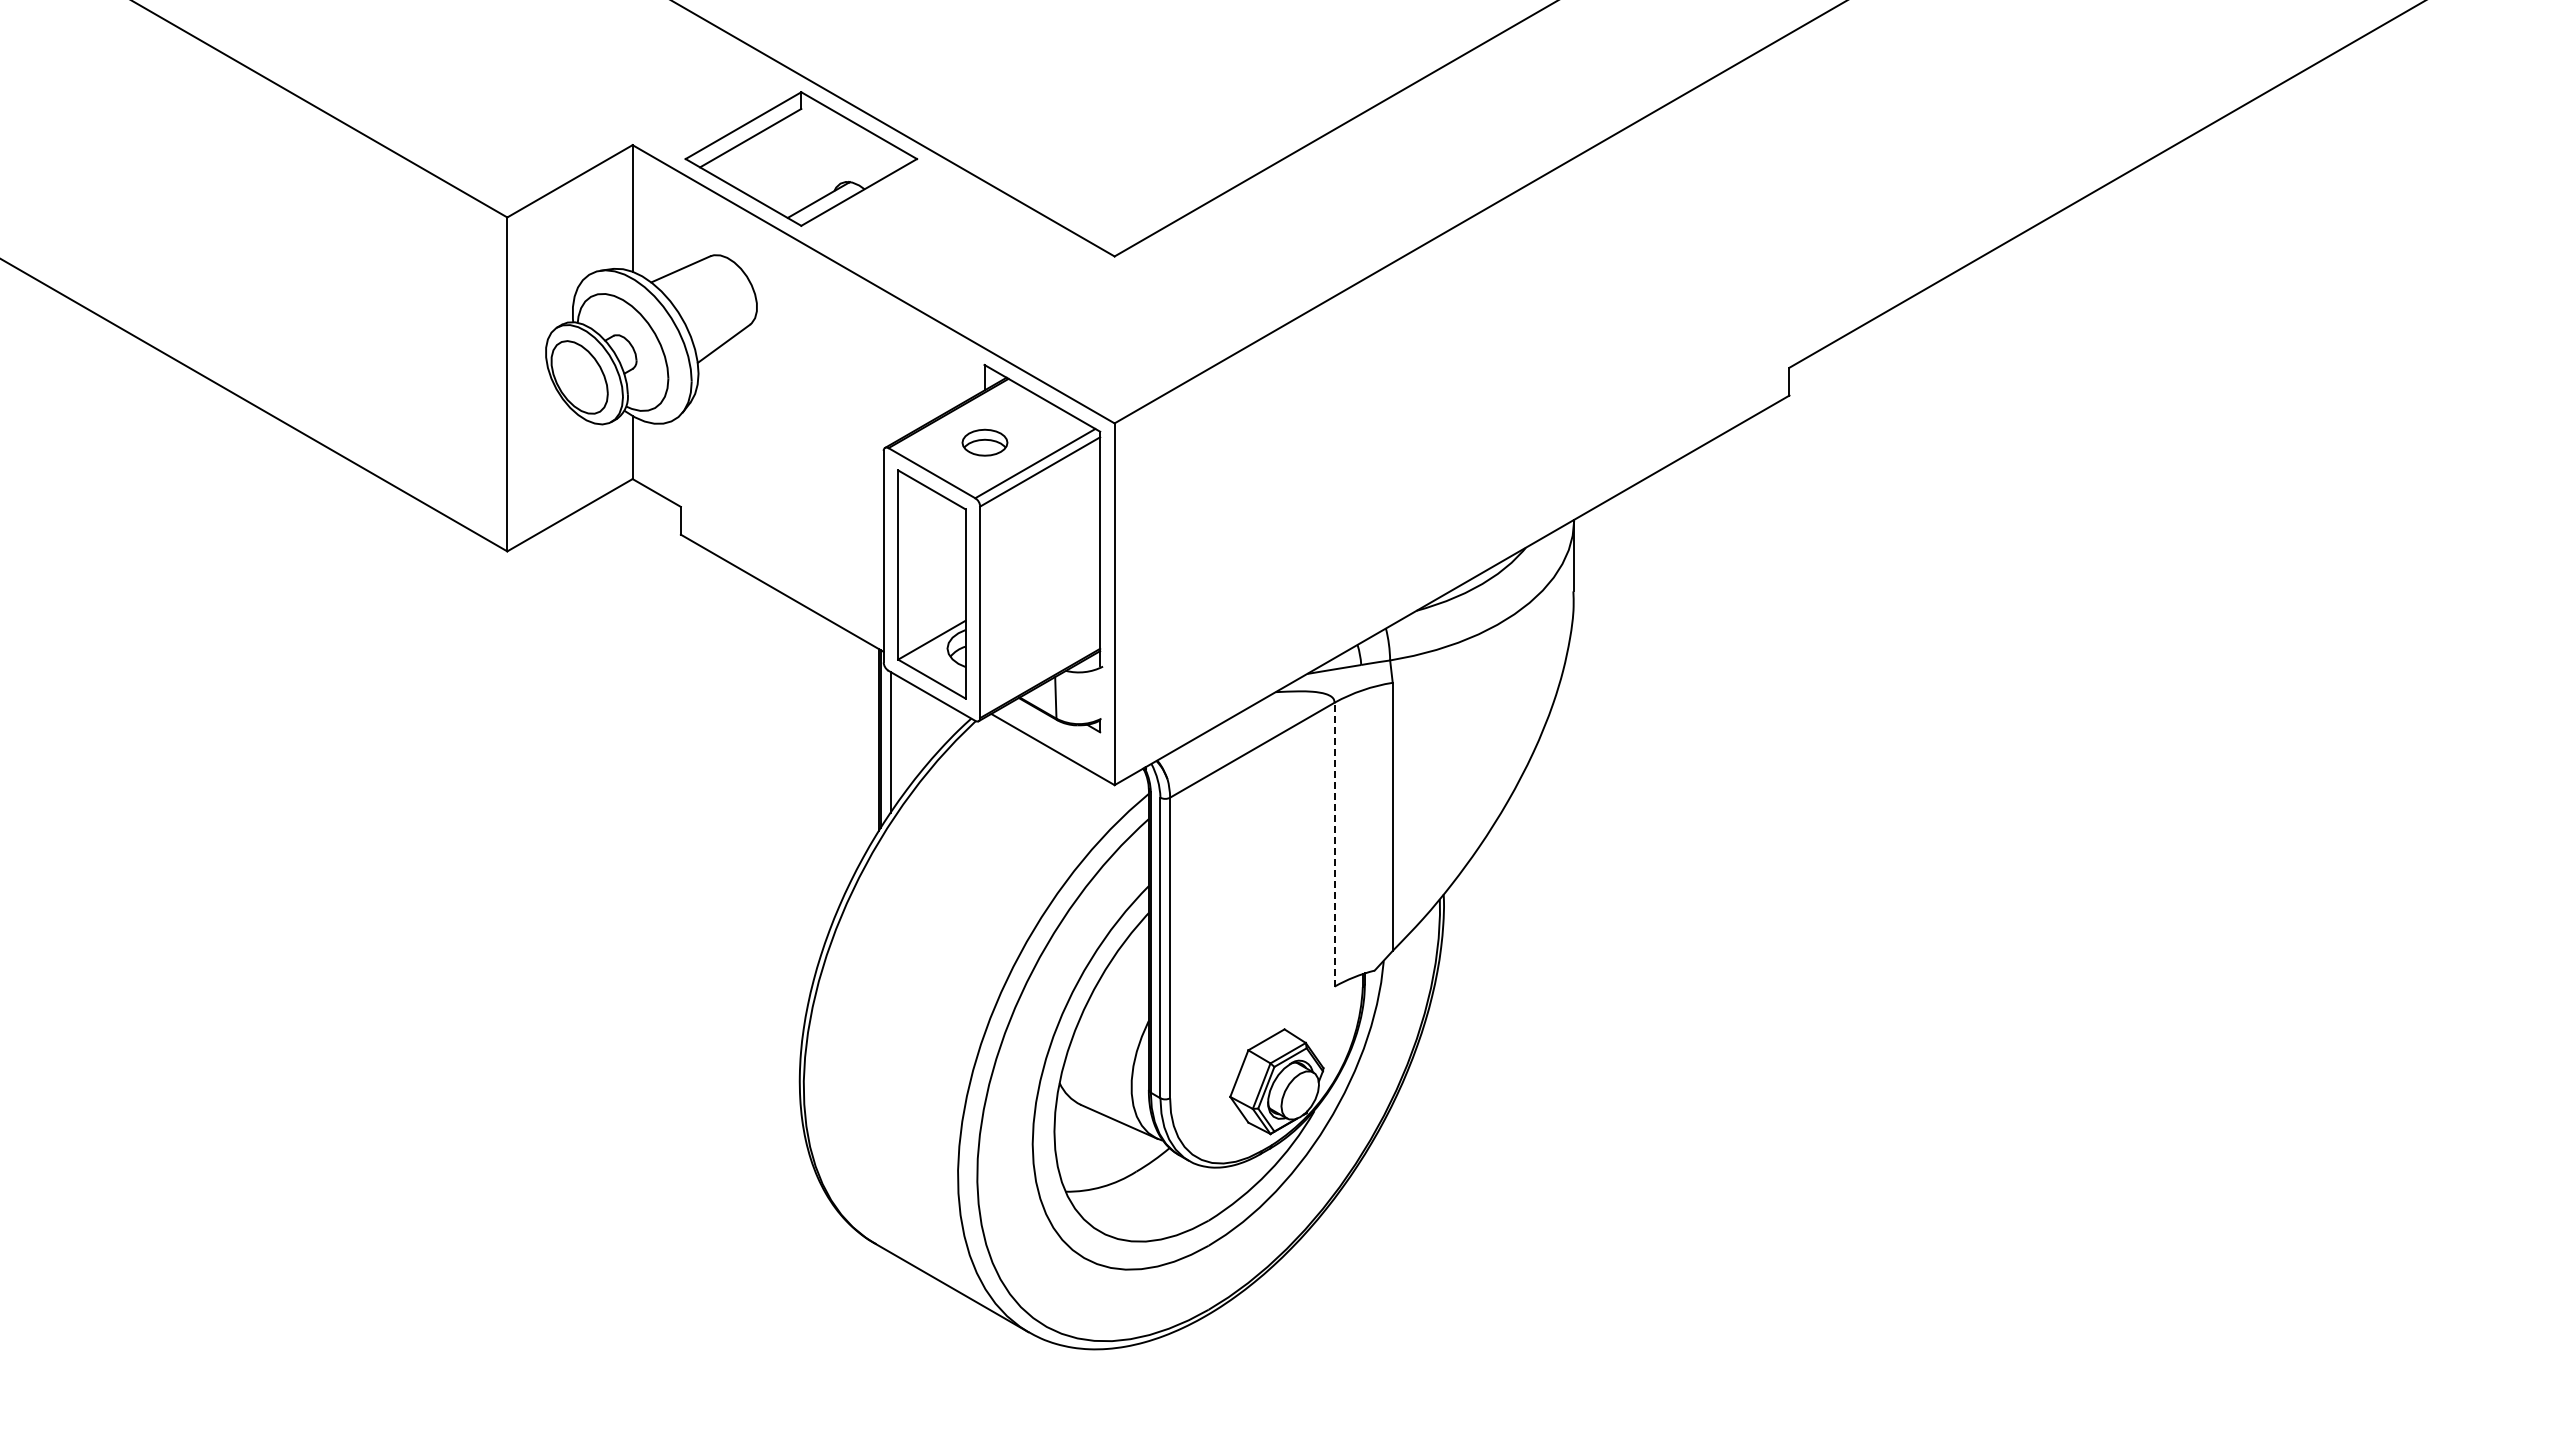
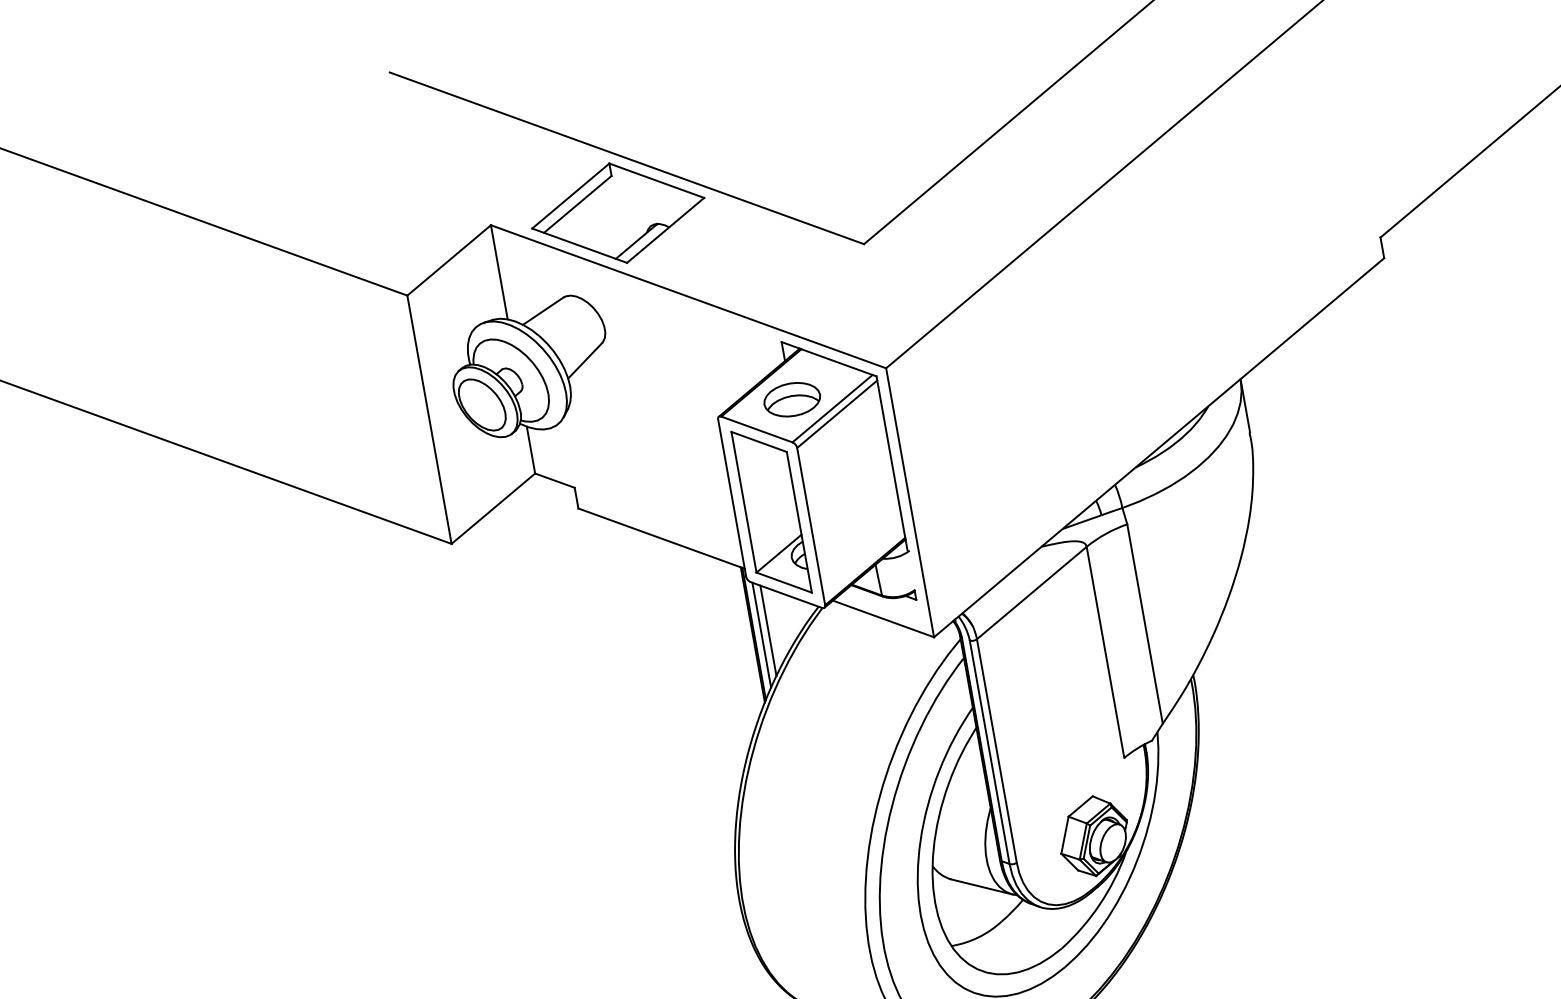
part: (984, 442) -> (791, 399), size x1.67
line: (900, 738) -> (768, 630), added
line: (1334, 844) -> (1105, 652), dashed -> solid

